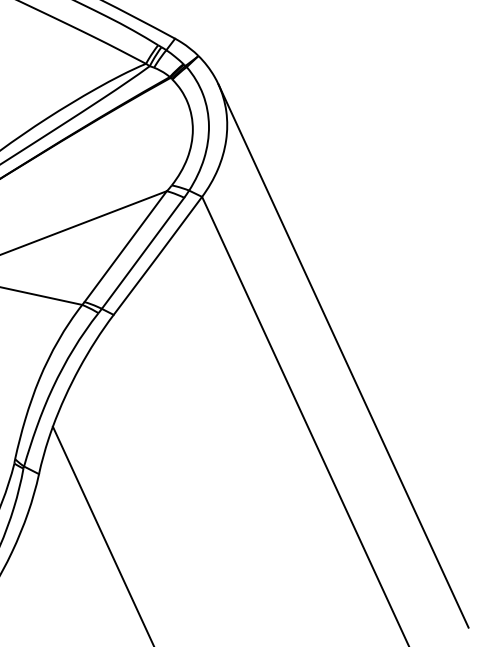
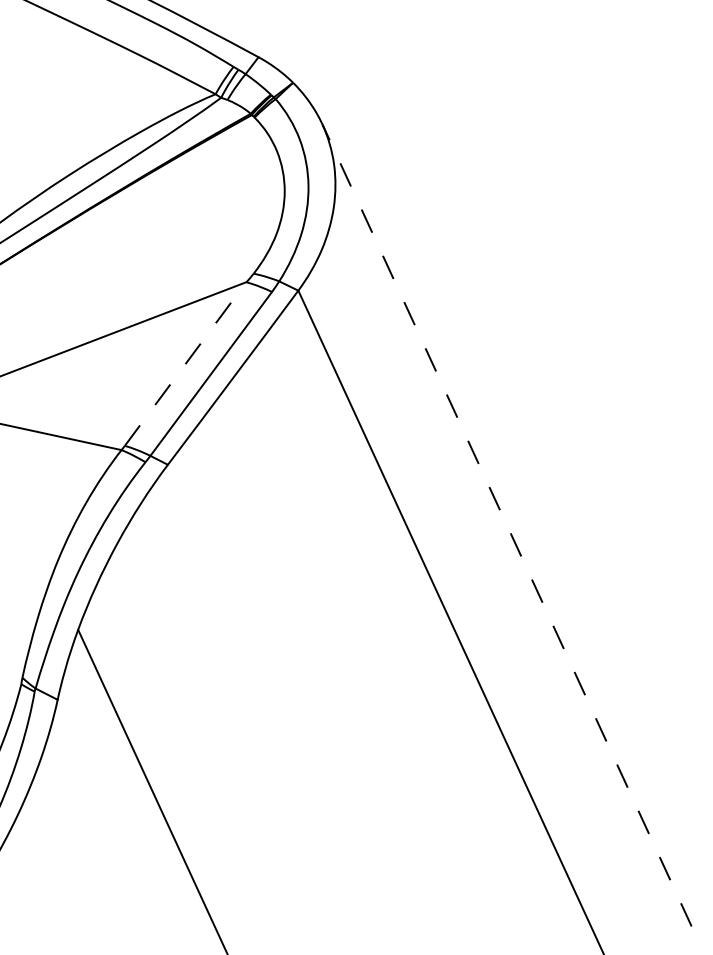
line: (125, 246) -> (185, 363), solid -> dashed
line: (343, 355) -> (507, 524), solid -> dashed

